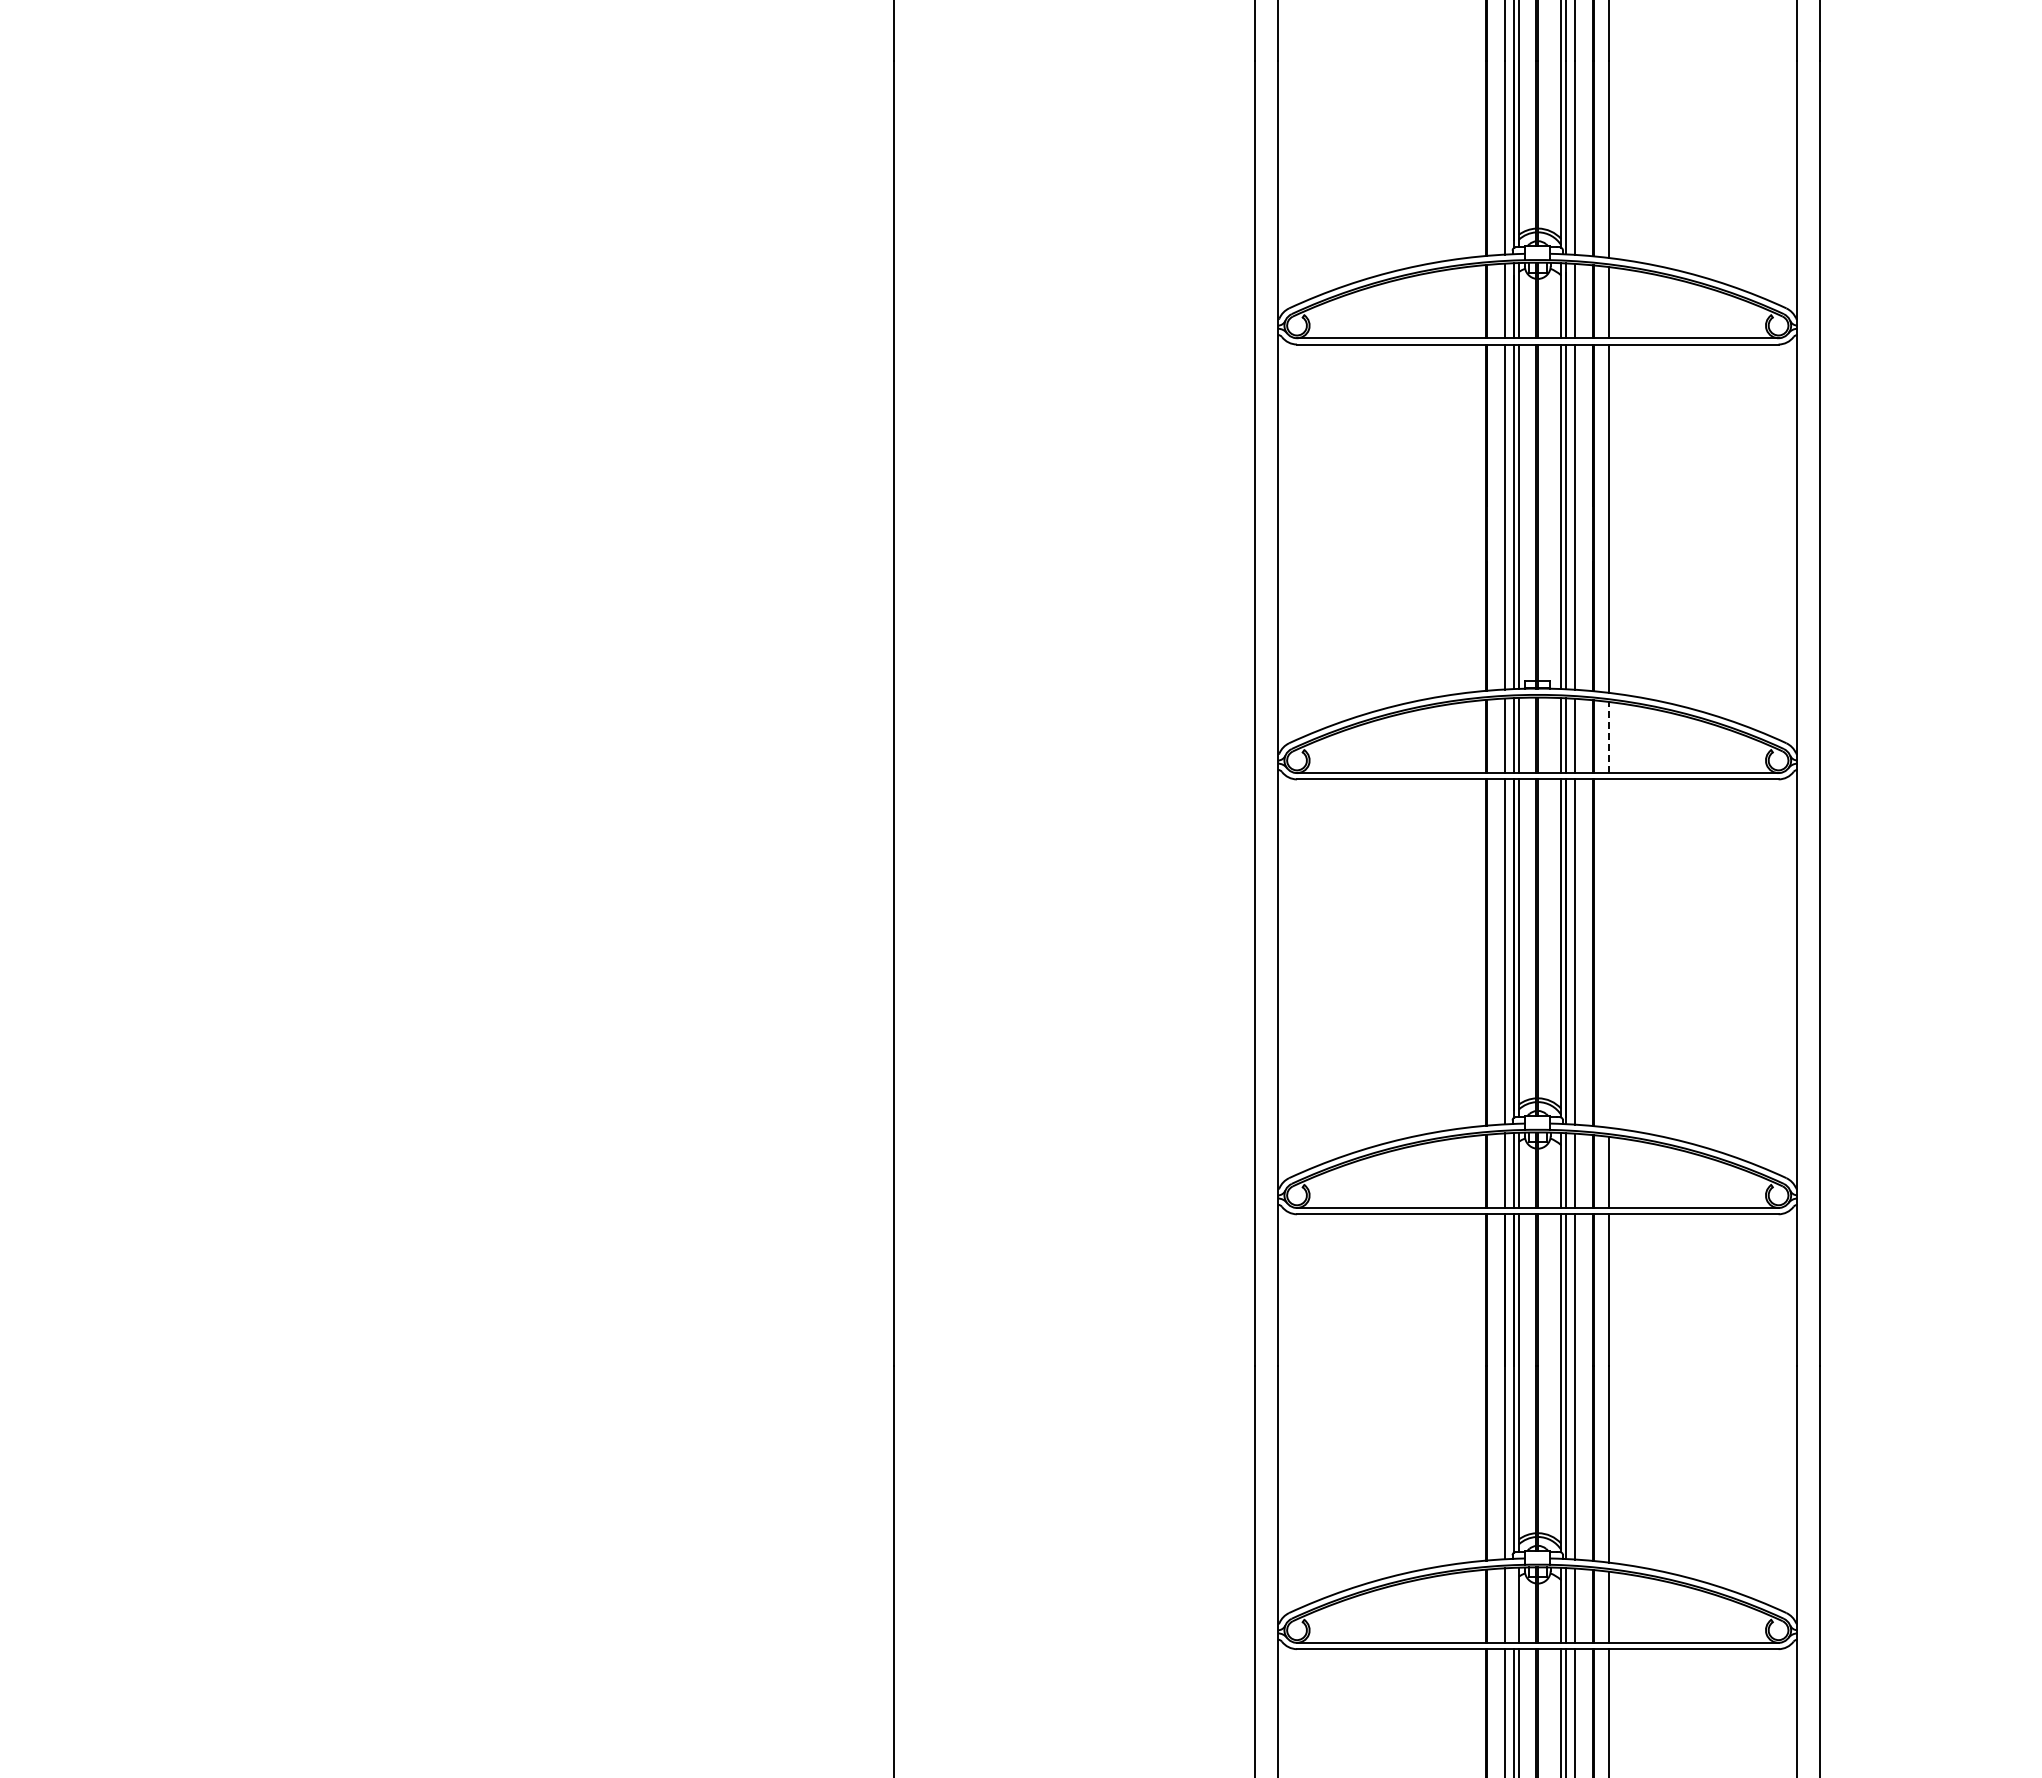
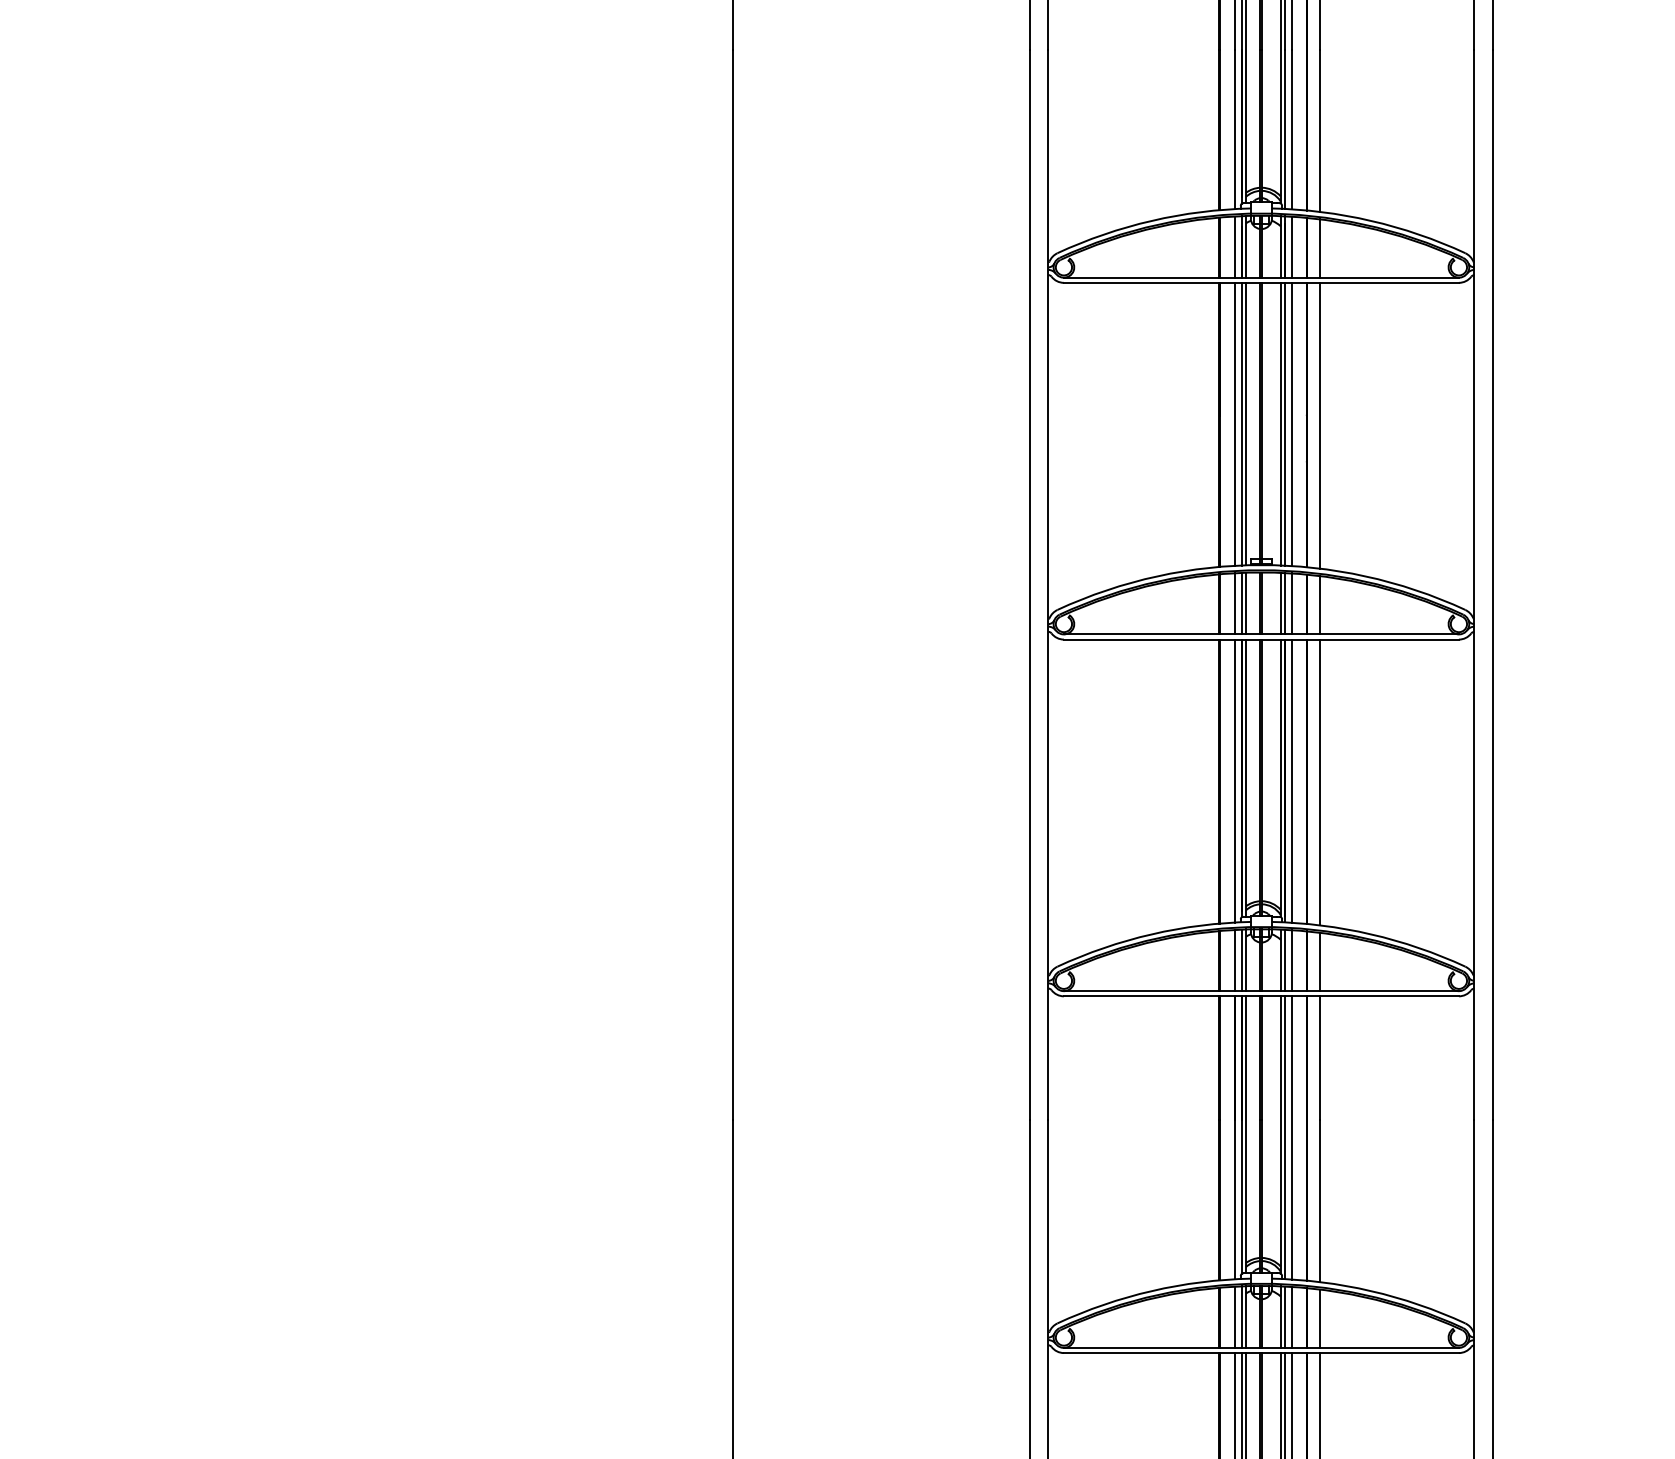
line: (1609, 737) -> (1320, 605), dashed -> solid
line: (1609, 953) -> (1320, 782), added
line: (1513, 1604) -> (1241, 1316), added

